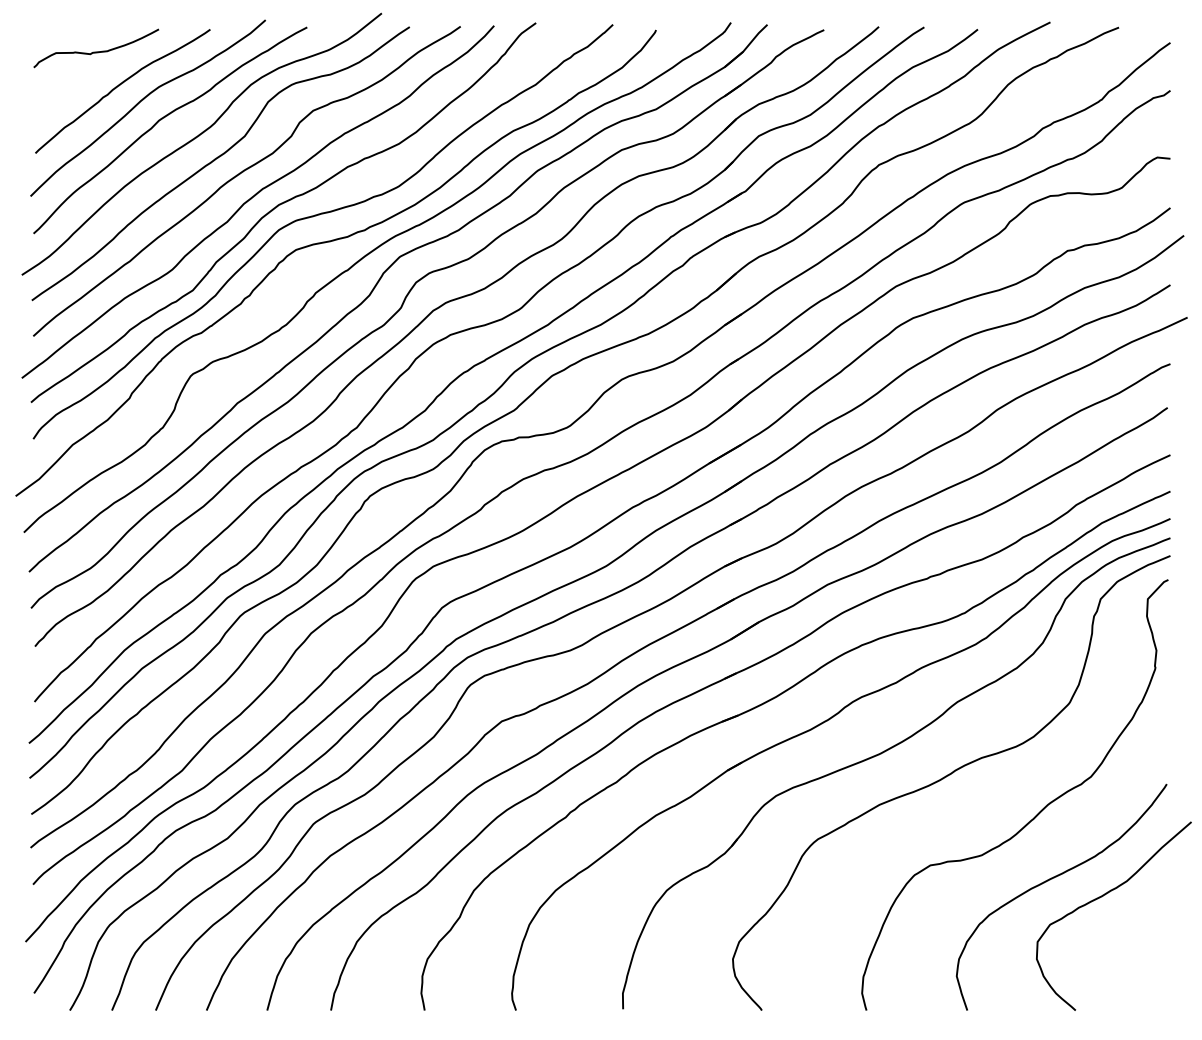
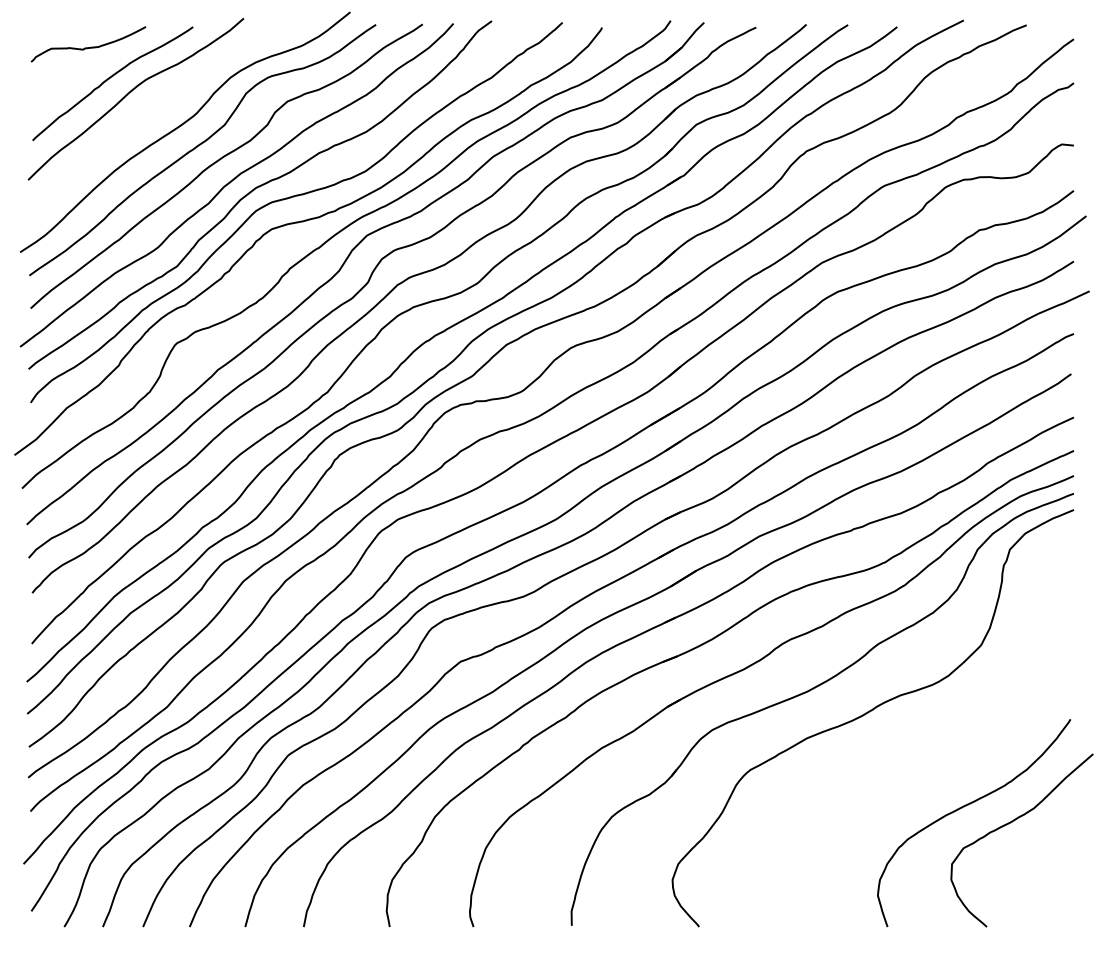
curve: (164, 118) -> (151, 108), removed
curve: (1035, 815) -> (950, 748), removed

